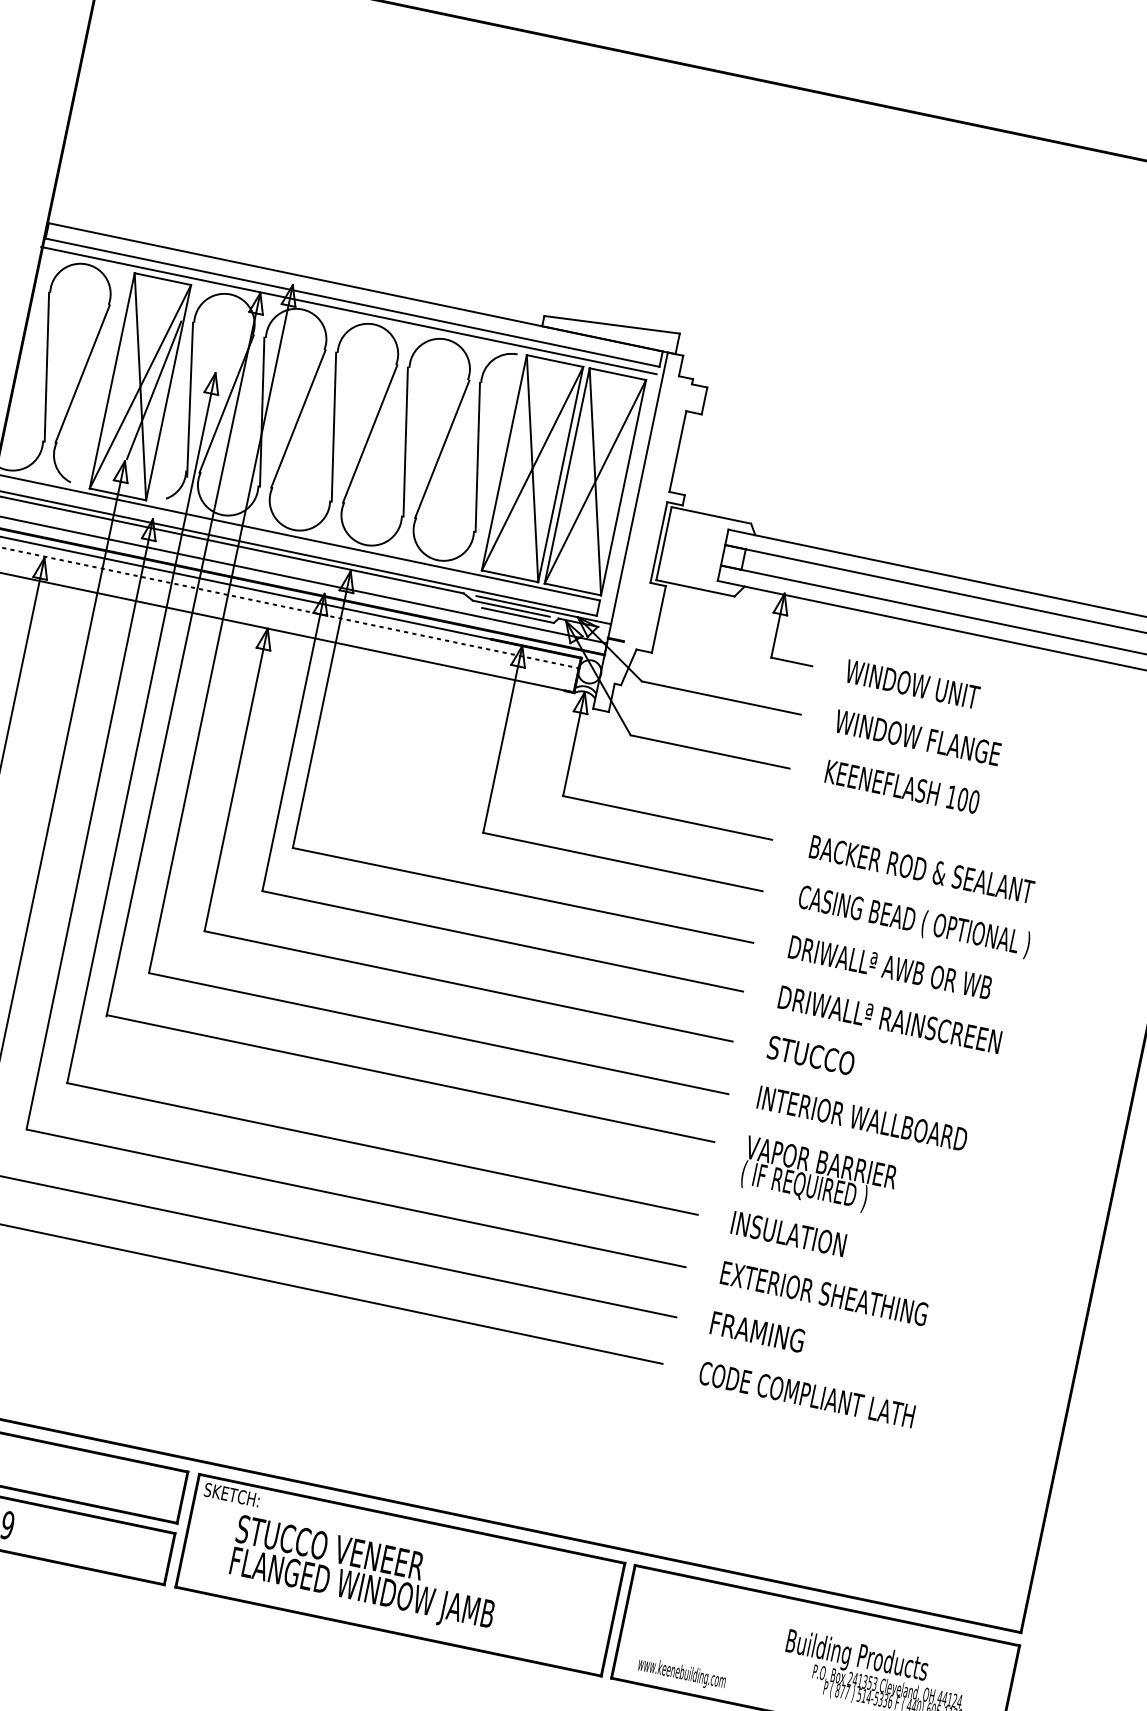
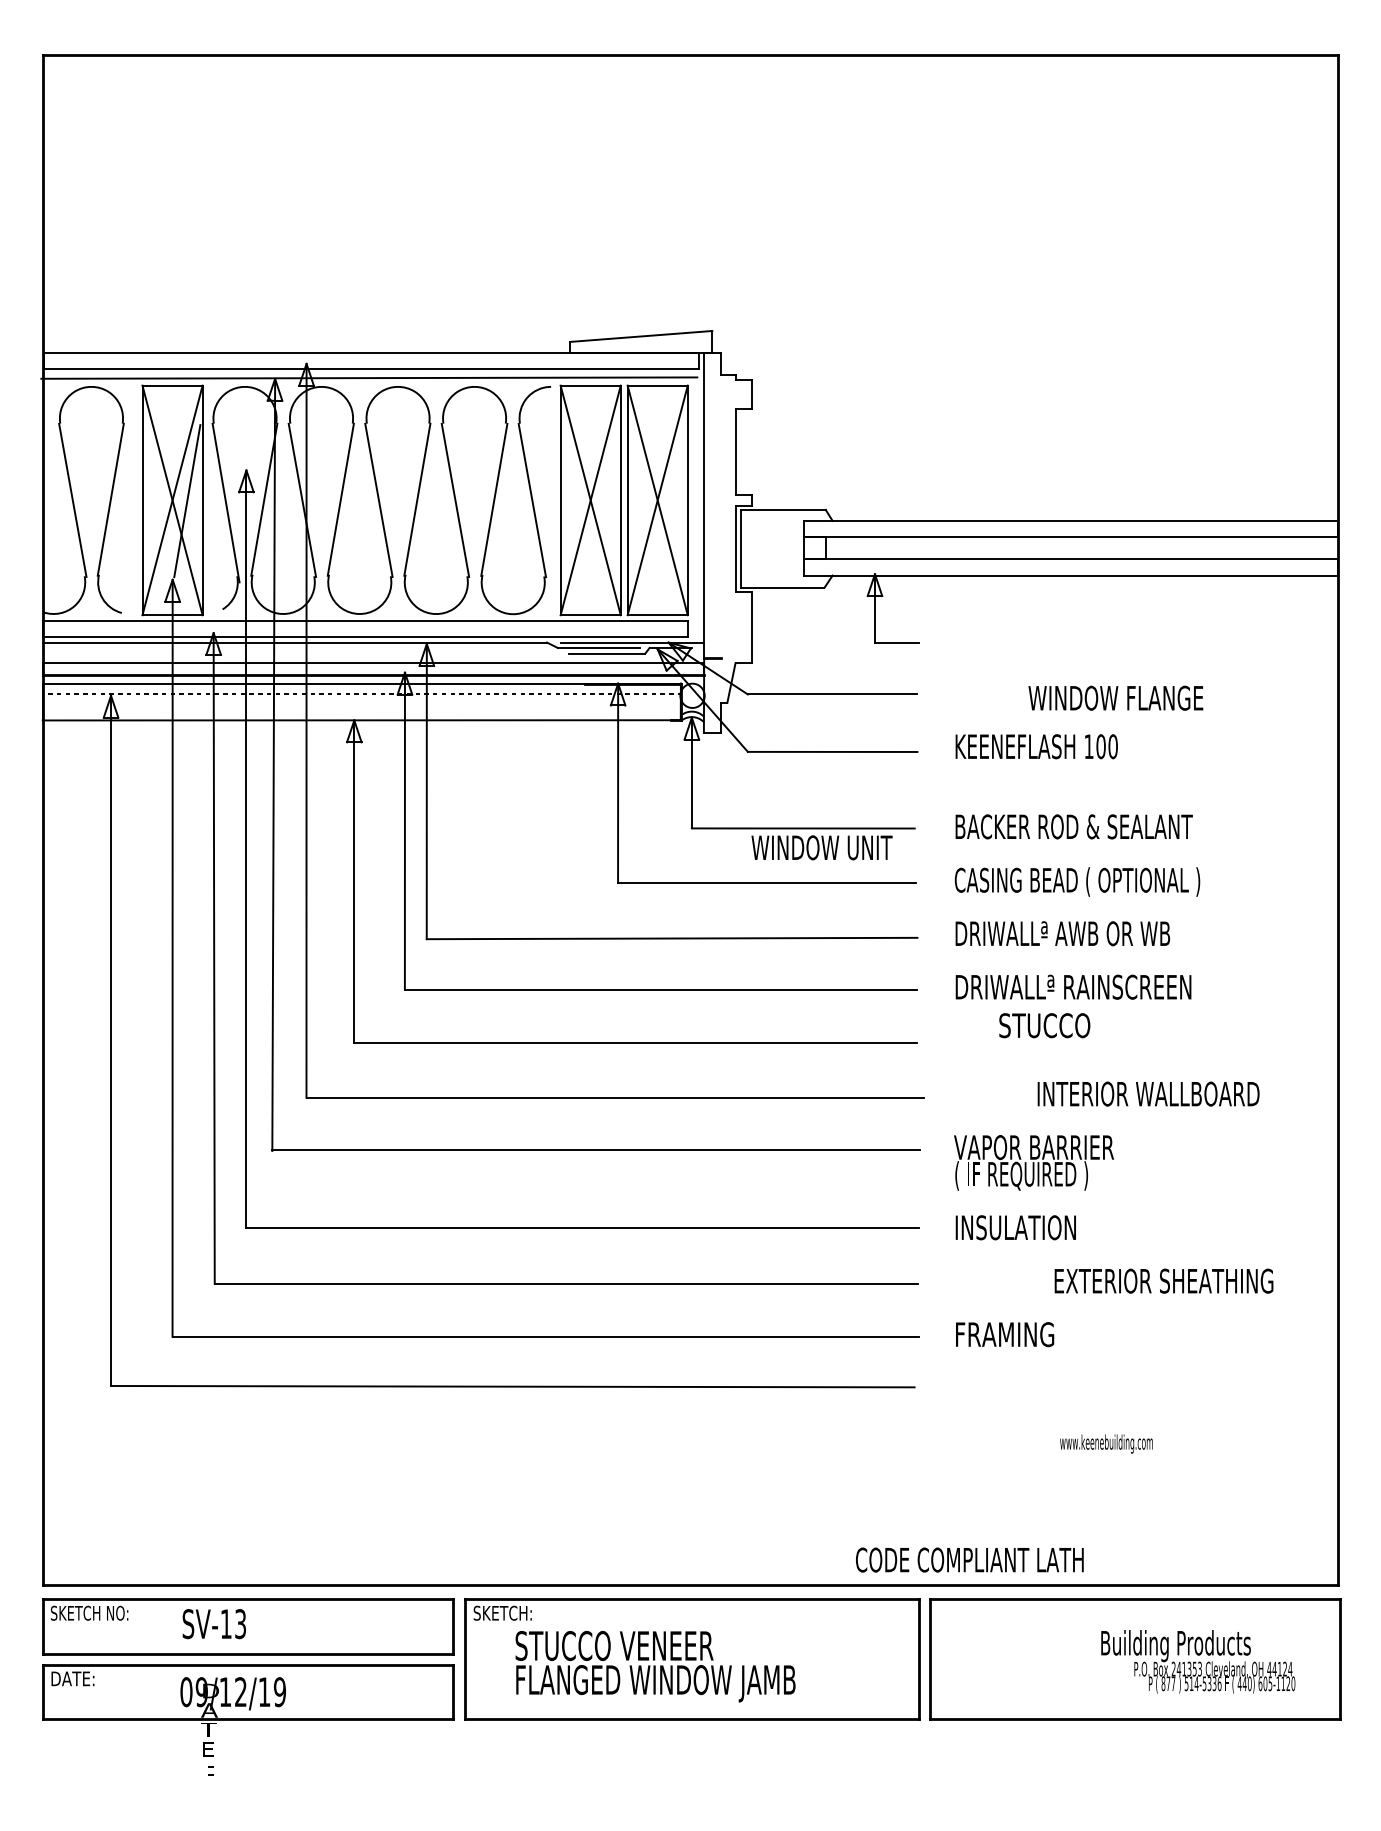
text: (912, 684) -> (821, 847), moved
text: (917, 737) -> (1115, 697), moved
text: (811, 1055) -> (1044, 1025), moved
text: (862, 1118) -> (1148, 1093), moved
text: (824, 1293) -> (1163, 1280), moved
text: (806, 1394) -> (969, 1559), moved
text: (681, 1673) -> (1106, 1443), moved

